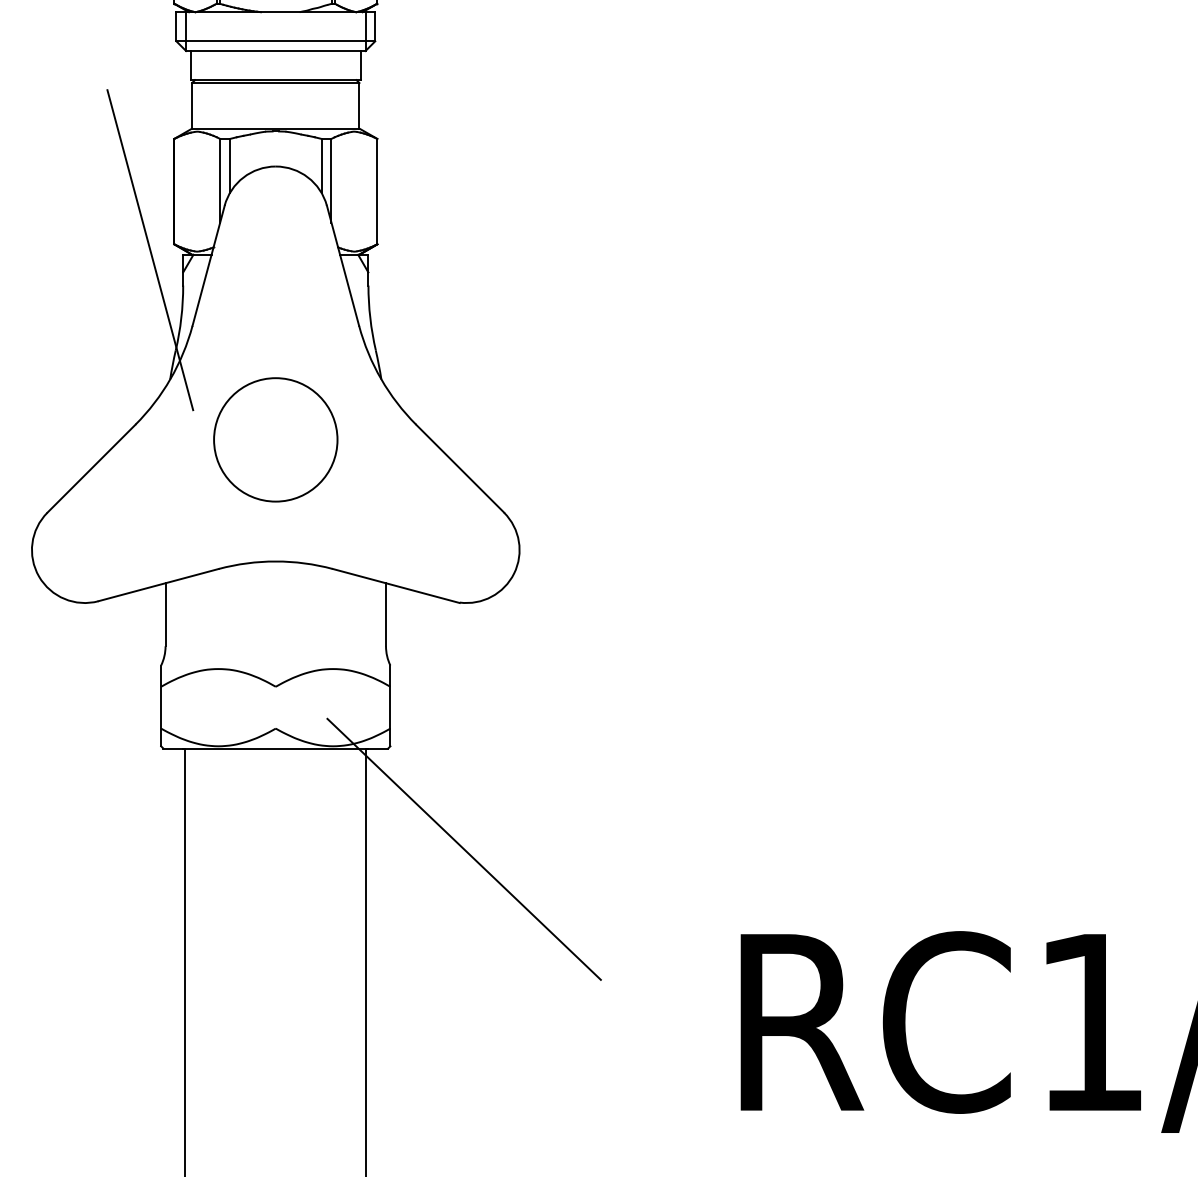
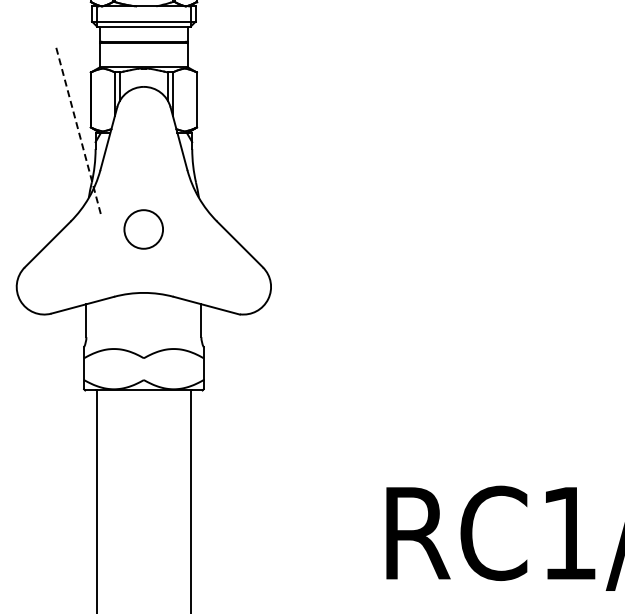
line: (150, 250) -> (78, 130), solid -> dashed
circle: (275, 439) -> (143, 229), size x0.6
line: (462, 850) -> (241, 443), removed

